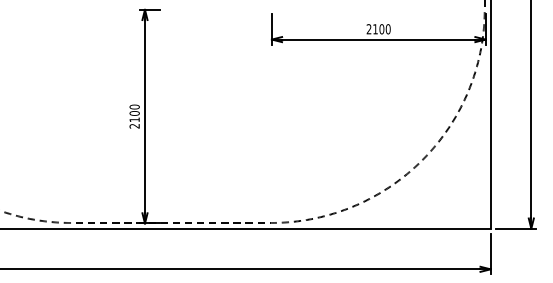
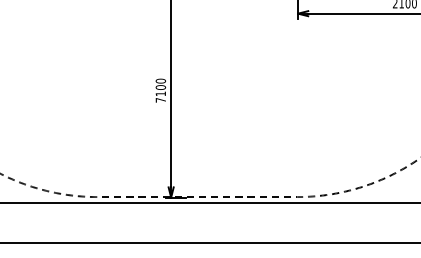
text: (134, 126) -> (160, 100), 2100 -> 7100

